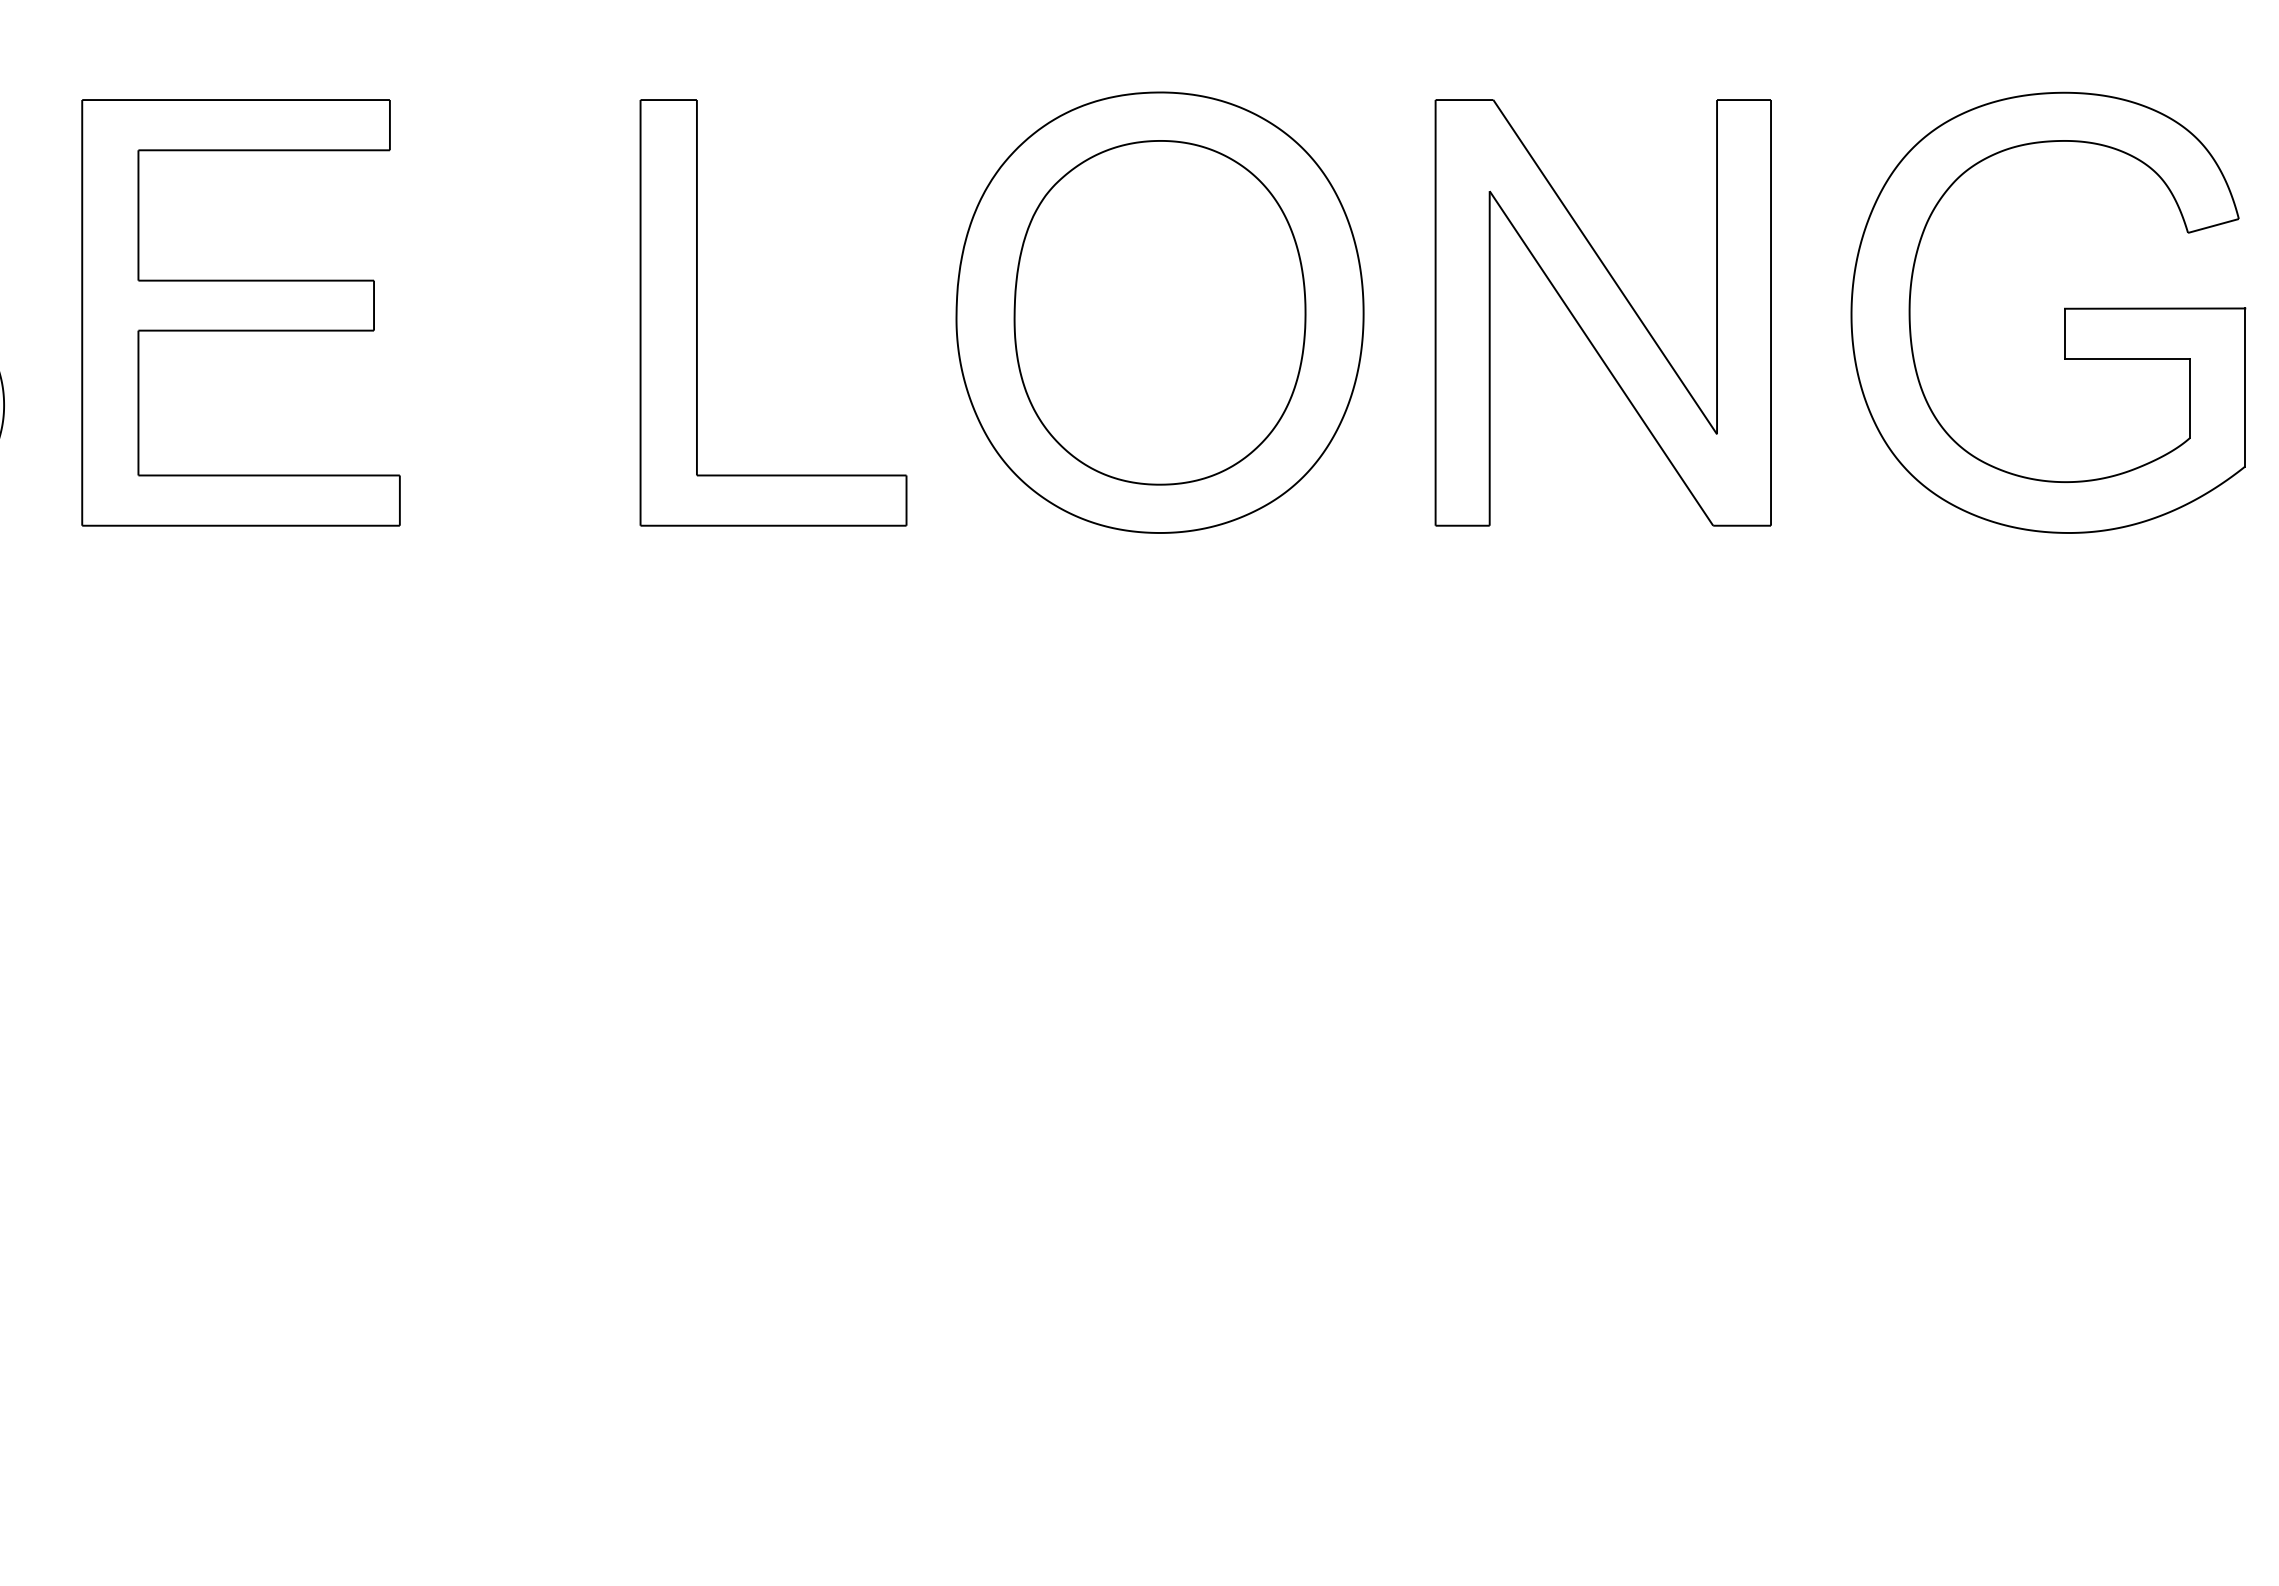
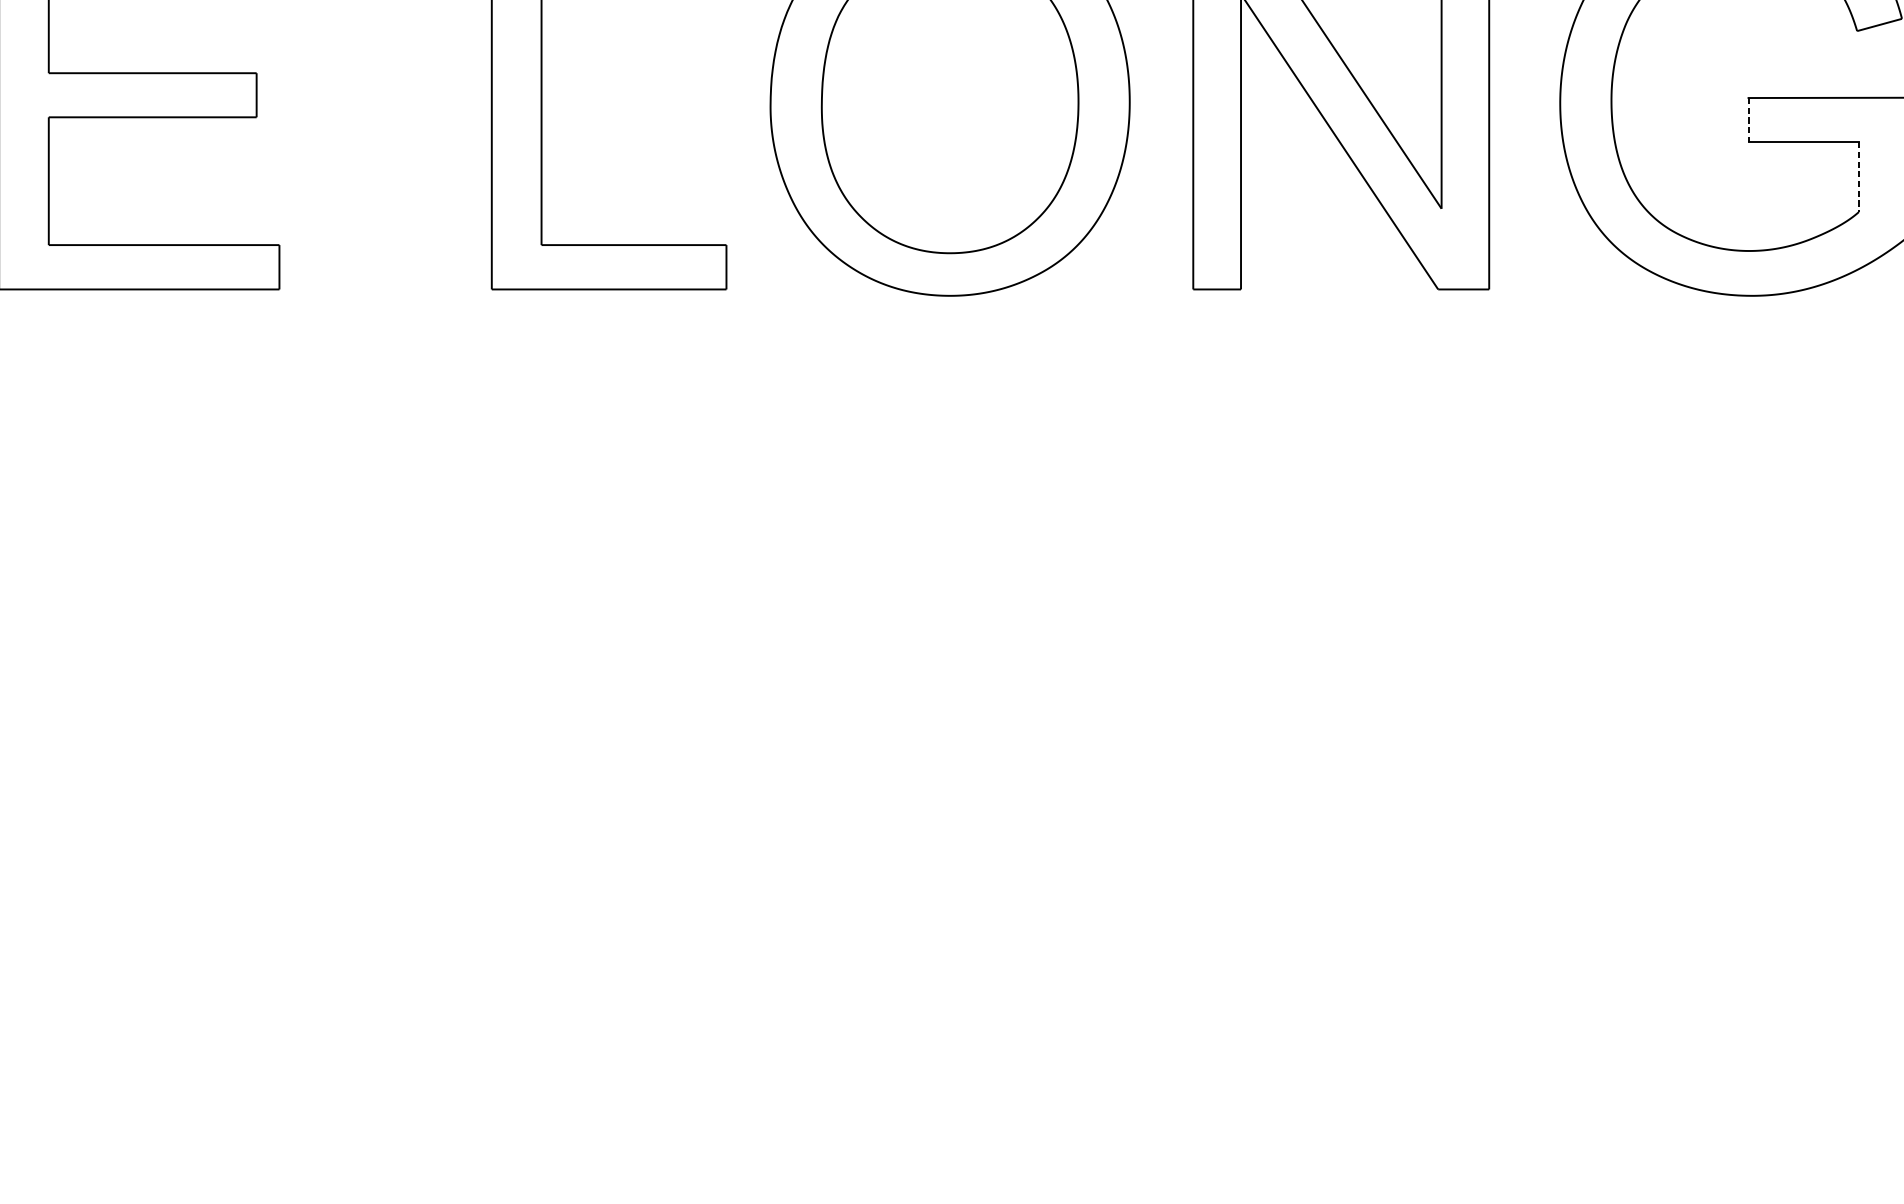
line: (2064, 333) -> (1748, 119), solid -> dashed
line: (2190, 398) -> (1859, 177), solid -> dashed

